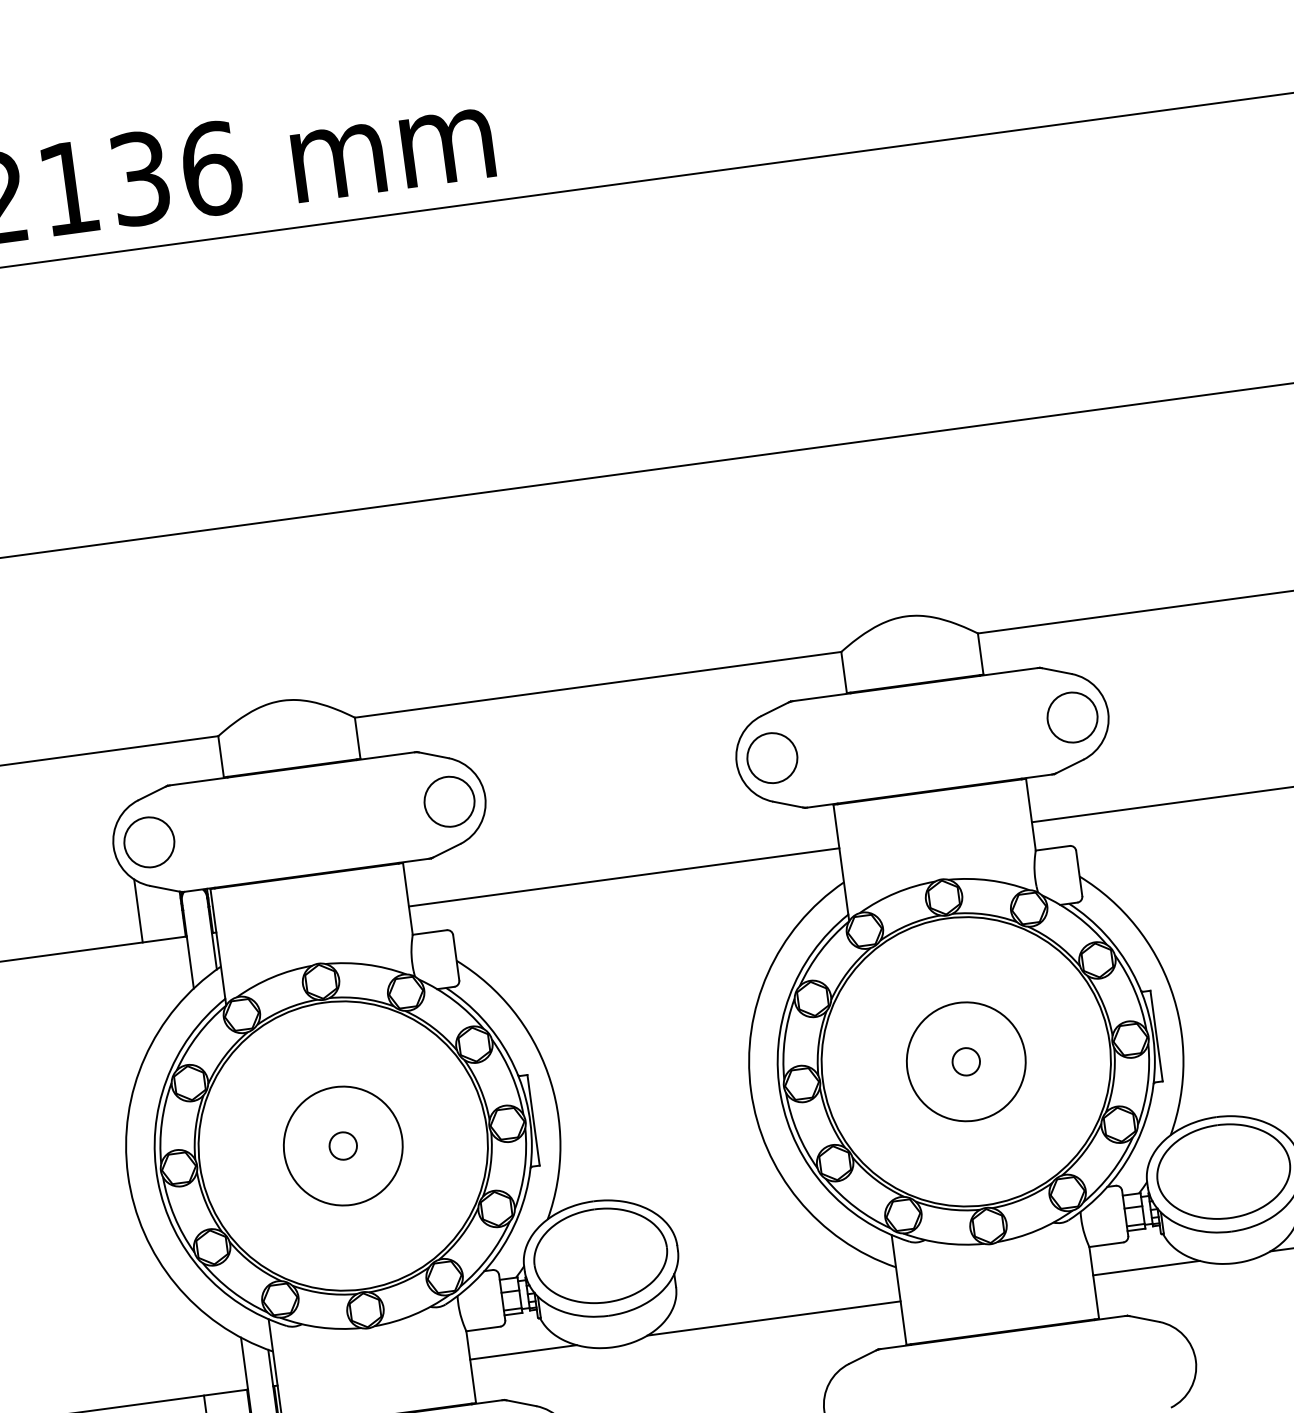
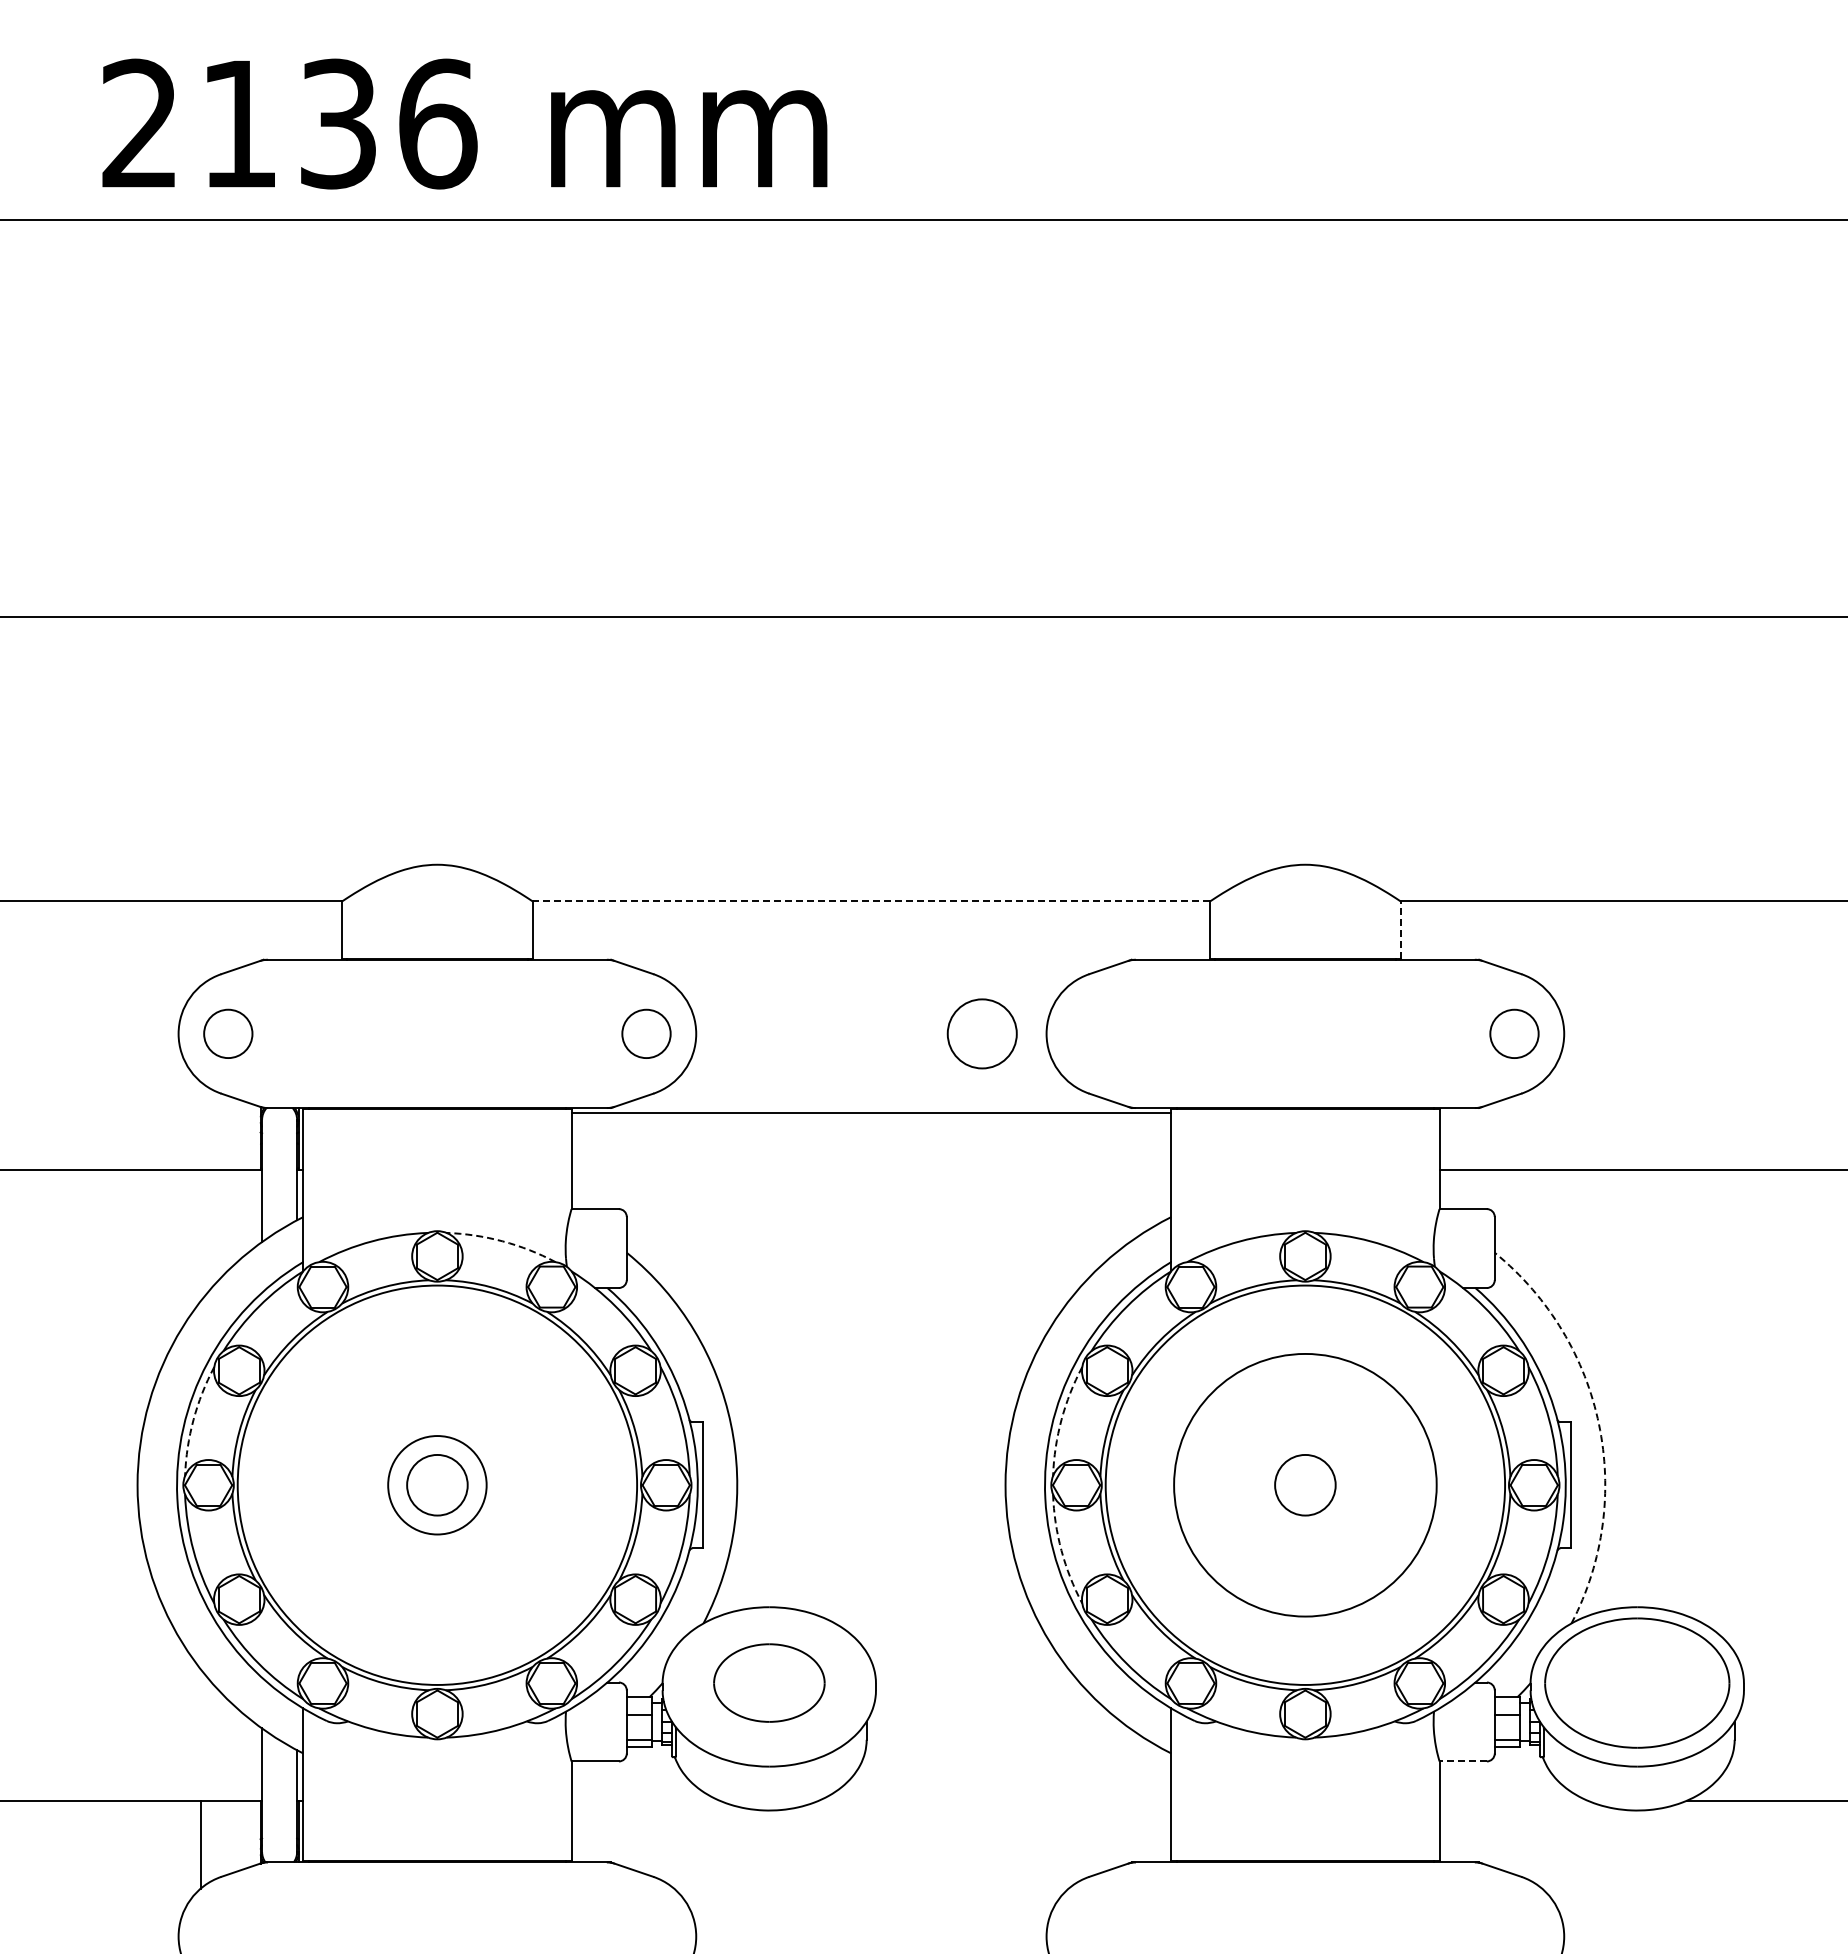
line: (980, 654) -> (1400, 930), solid -> dashed
line: (598, 684) -> (871, 901), solid -> dashed
circle: (1072, 717) -> (1514, 1033), size x0.7
circle: (771, 757) -> (981, 1033), moved
circle: (449, 801) -> (646, 1033), size x0.7
circle: (148, 842) -> (227, 1033), size x0.7
line: (624, 877) -> (871, 1112), moved
line: (138, 910) -> (200, 1125), removed
arc: (366, 964) -> (502, 1241), solid -> dashed
arc: (1171, 989) -> (1599, 1424), solid -> dashed
arc: (784, 1038) -> (1061, 1419), solid -> dashed
circle: (966, 1061) -> (1305, 1485), size x1.6
circle: (966, 1061) -> (1305, 1485), size x1.6
arc: (161, 1122) -> (193, 1419), solid -> dashed
arc: (797, 1132) -> (1061, 1550), solid -> dashed
circle: (343, 1146) -> (437, 1485), size x0.6
circle: (343, 1146) -> (437, 1485), size x1.6
line: (1106, 1244) -> (1463, 1761), solid -> dashed
part: (600, 1255) -> (769, 1682), size x0.6
line: (1146, 1267) -> (1513, 1800), removed
line: (773, 1318) -> (994, 1800), removed
line: (523, 1352) -> (645, 1800), removed

